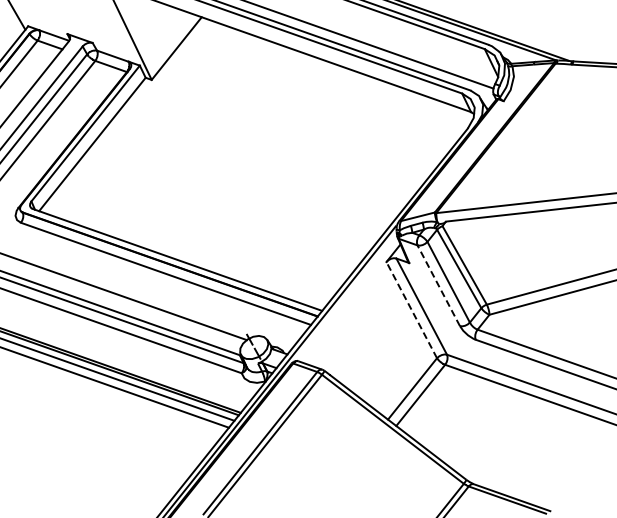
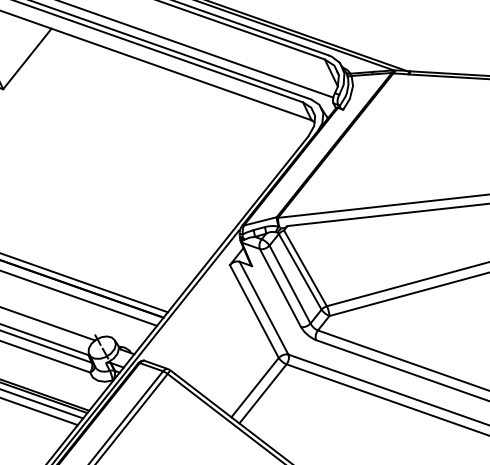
line: (438, 285) -> (280, 287), dashed -> solid
line: (411, 309) -> (254, 310), dashed -> solid

